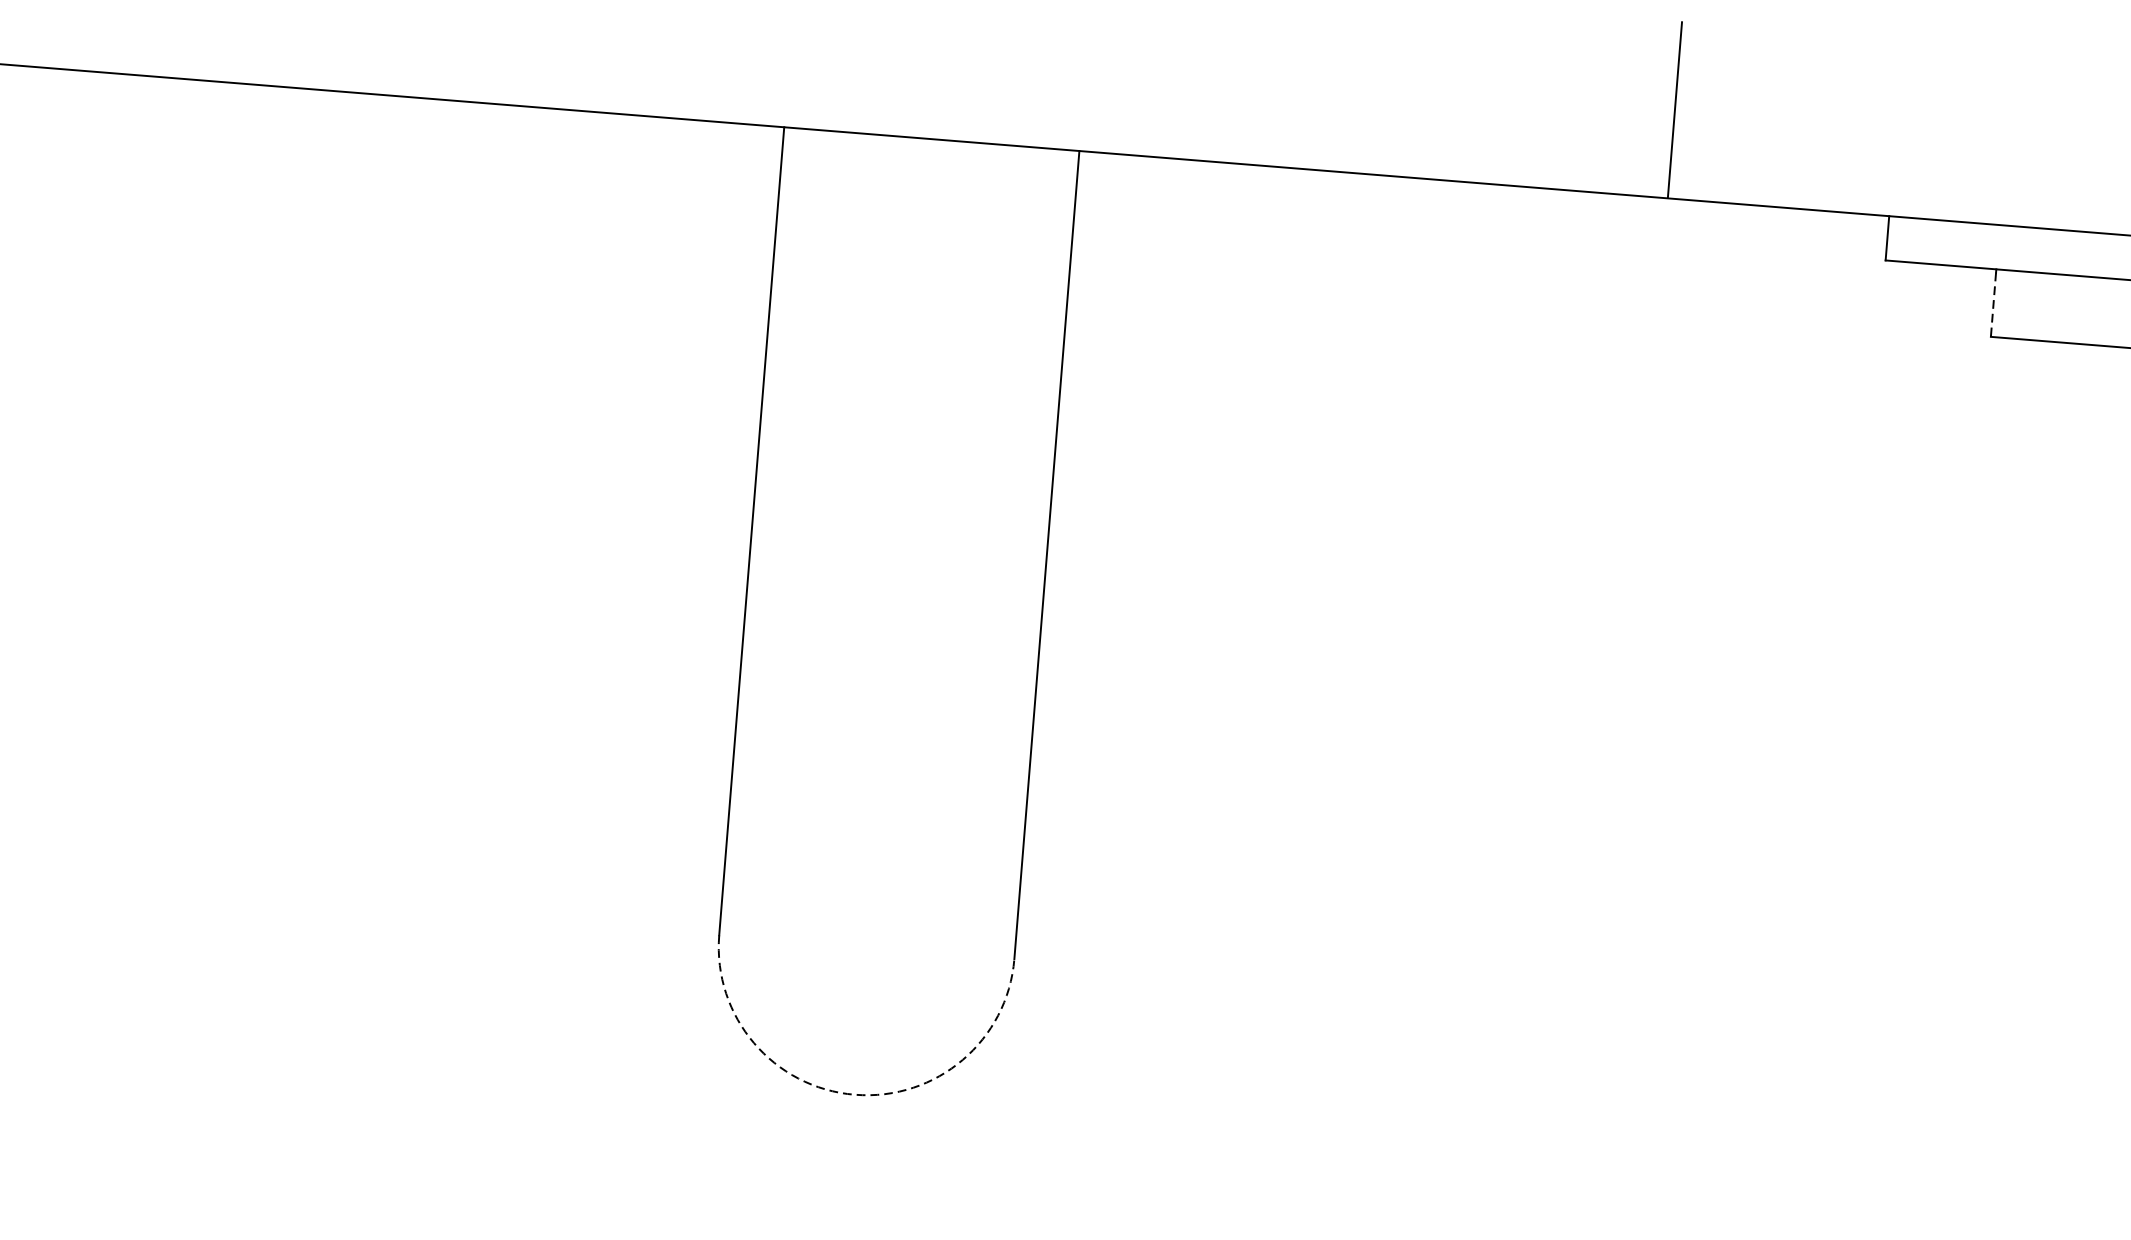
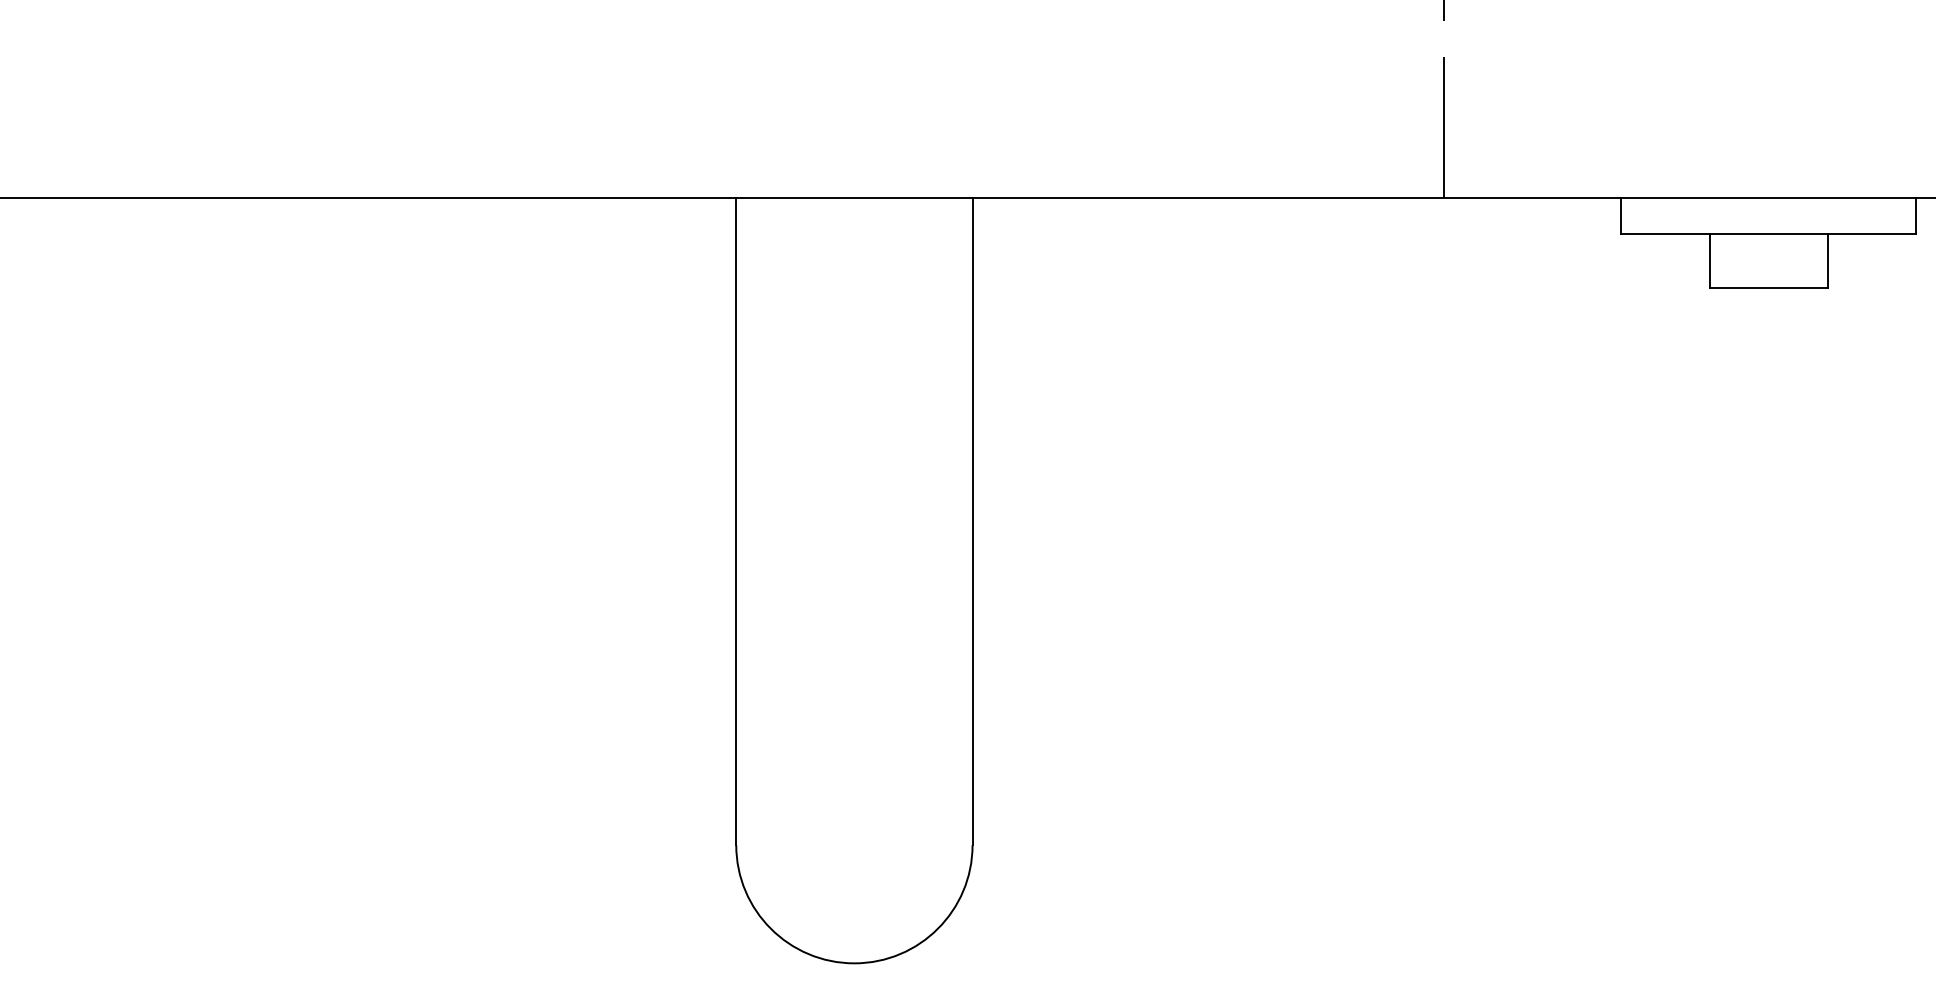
line: (1993, 305) -> (1709, 262), dashed -> solid
arc: (855, 1094) -> (854, 963), dashed -> solid

